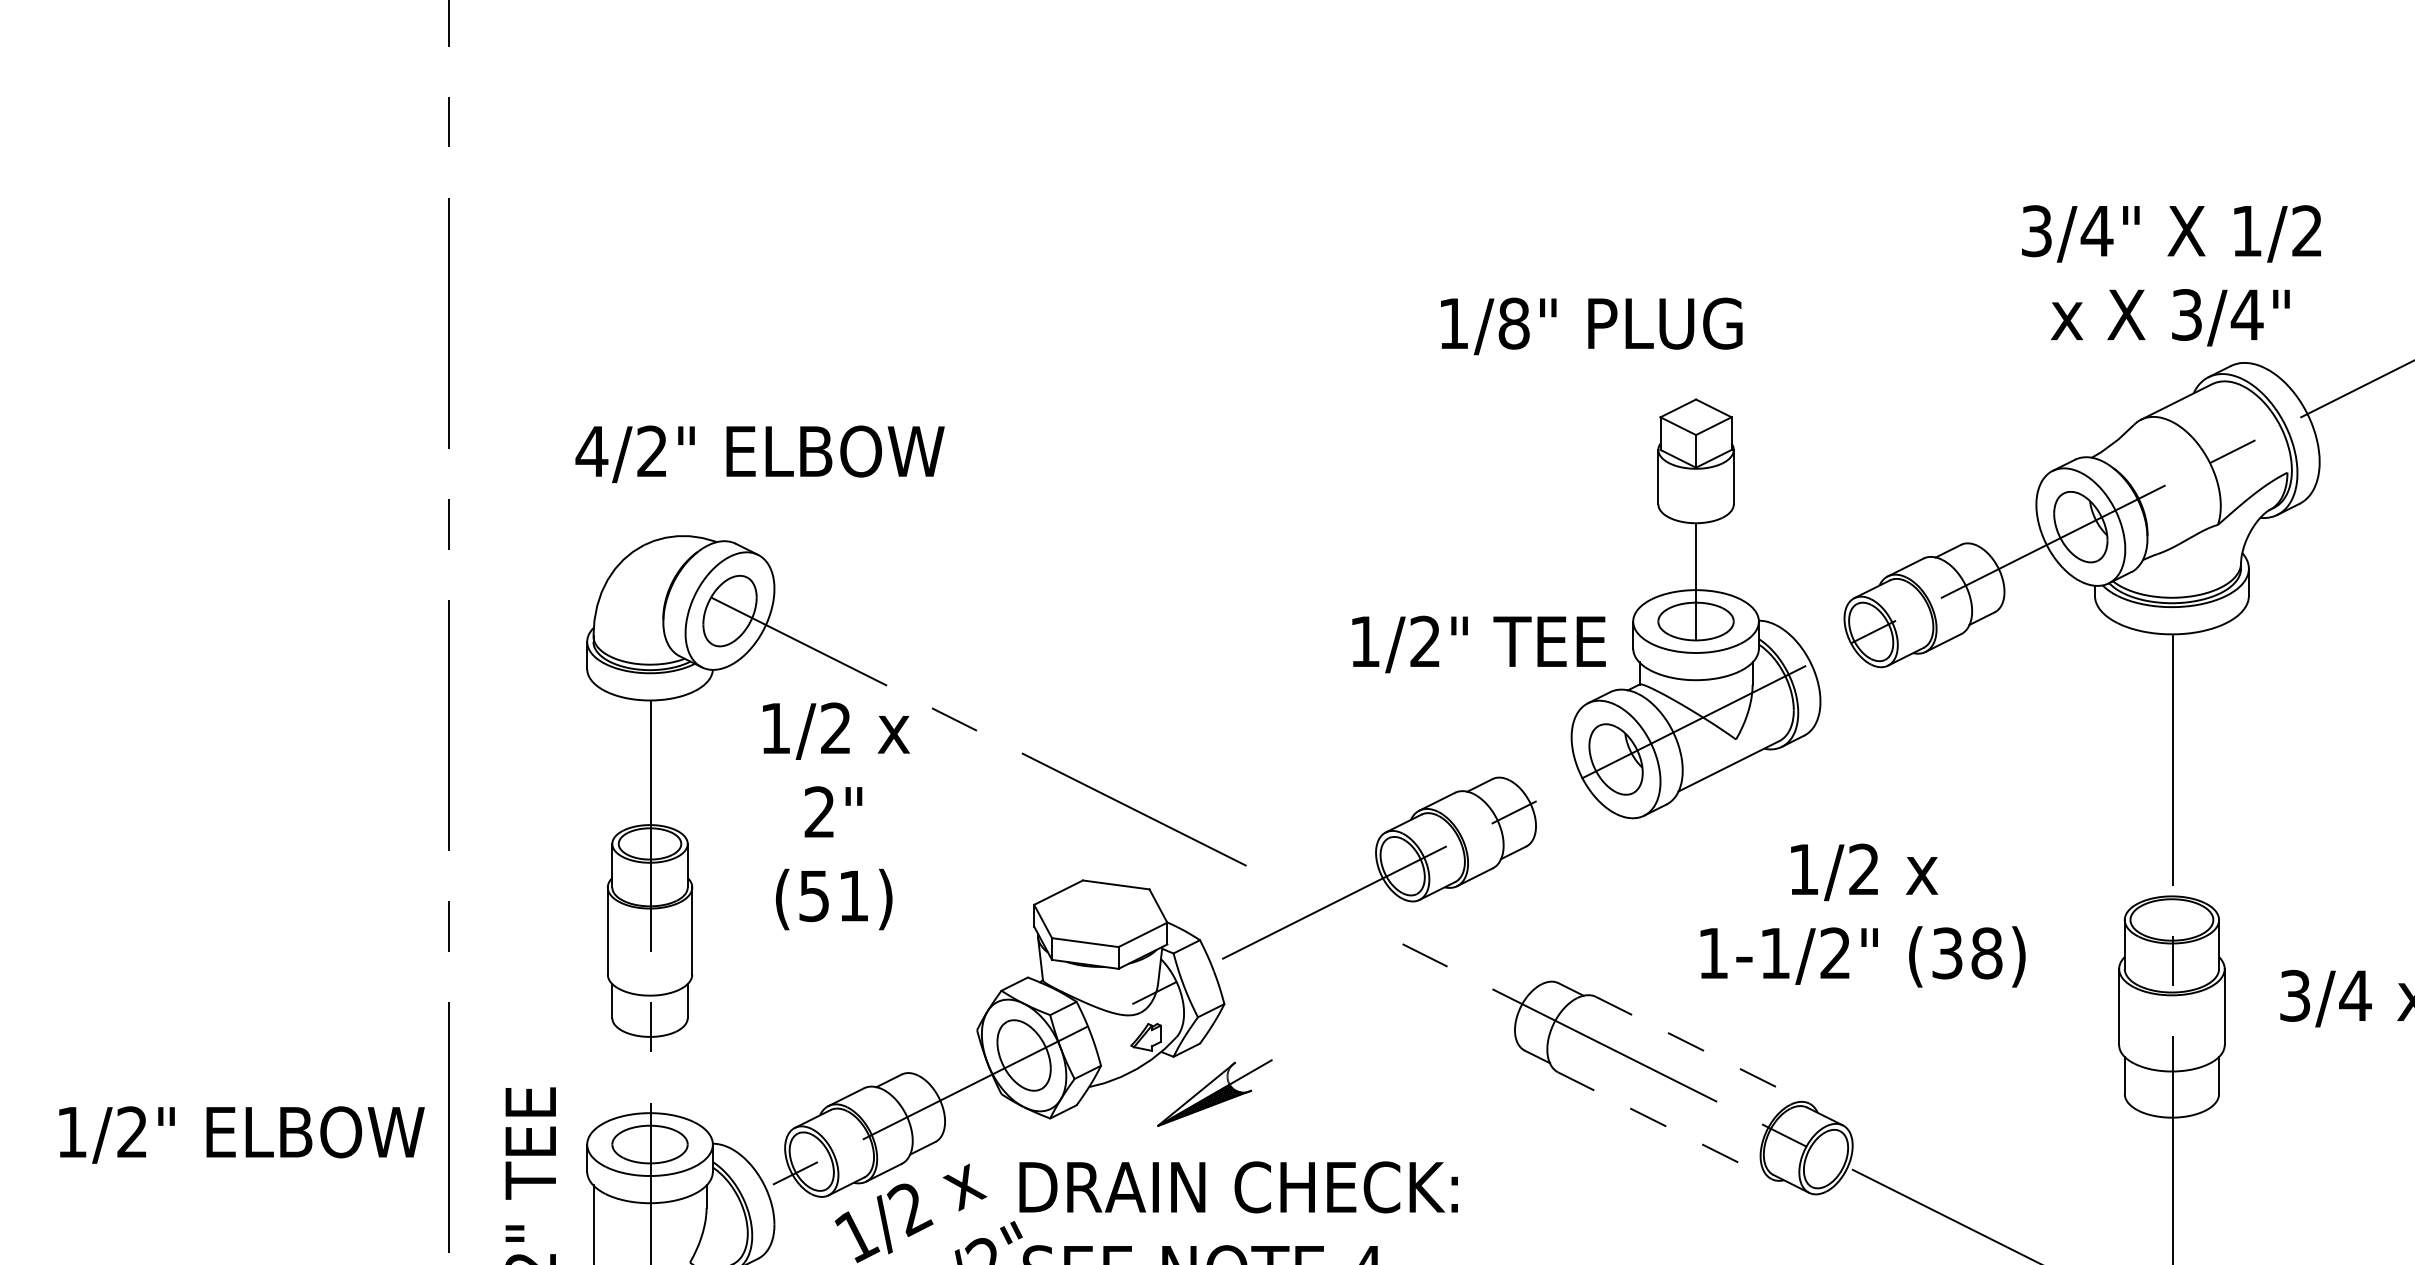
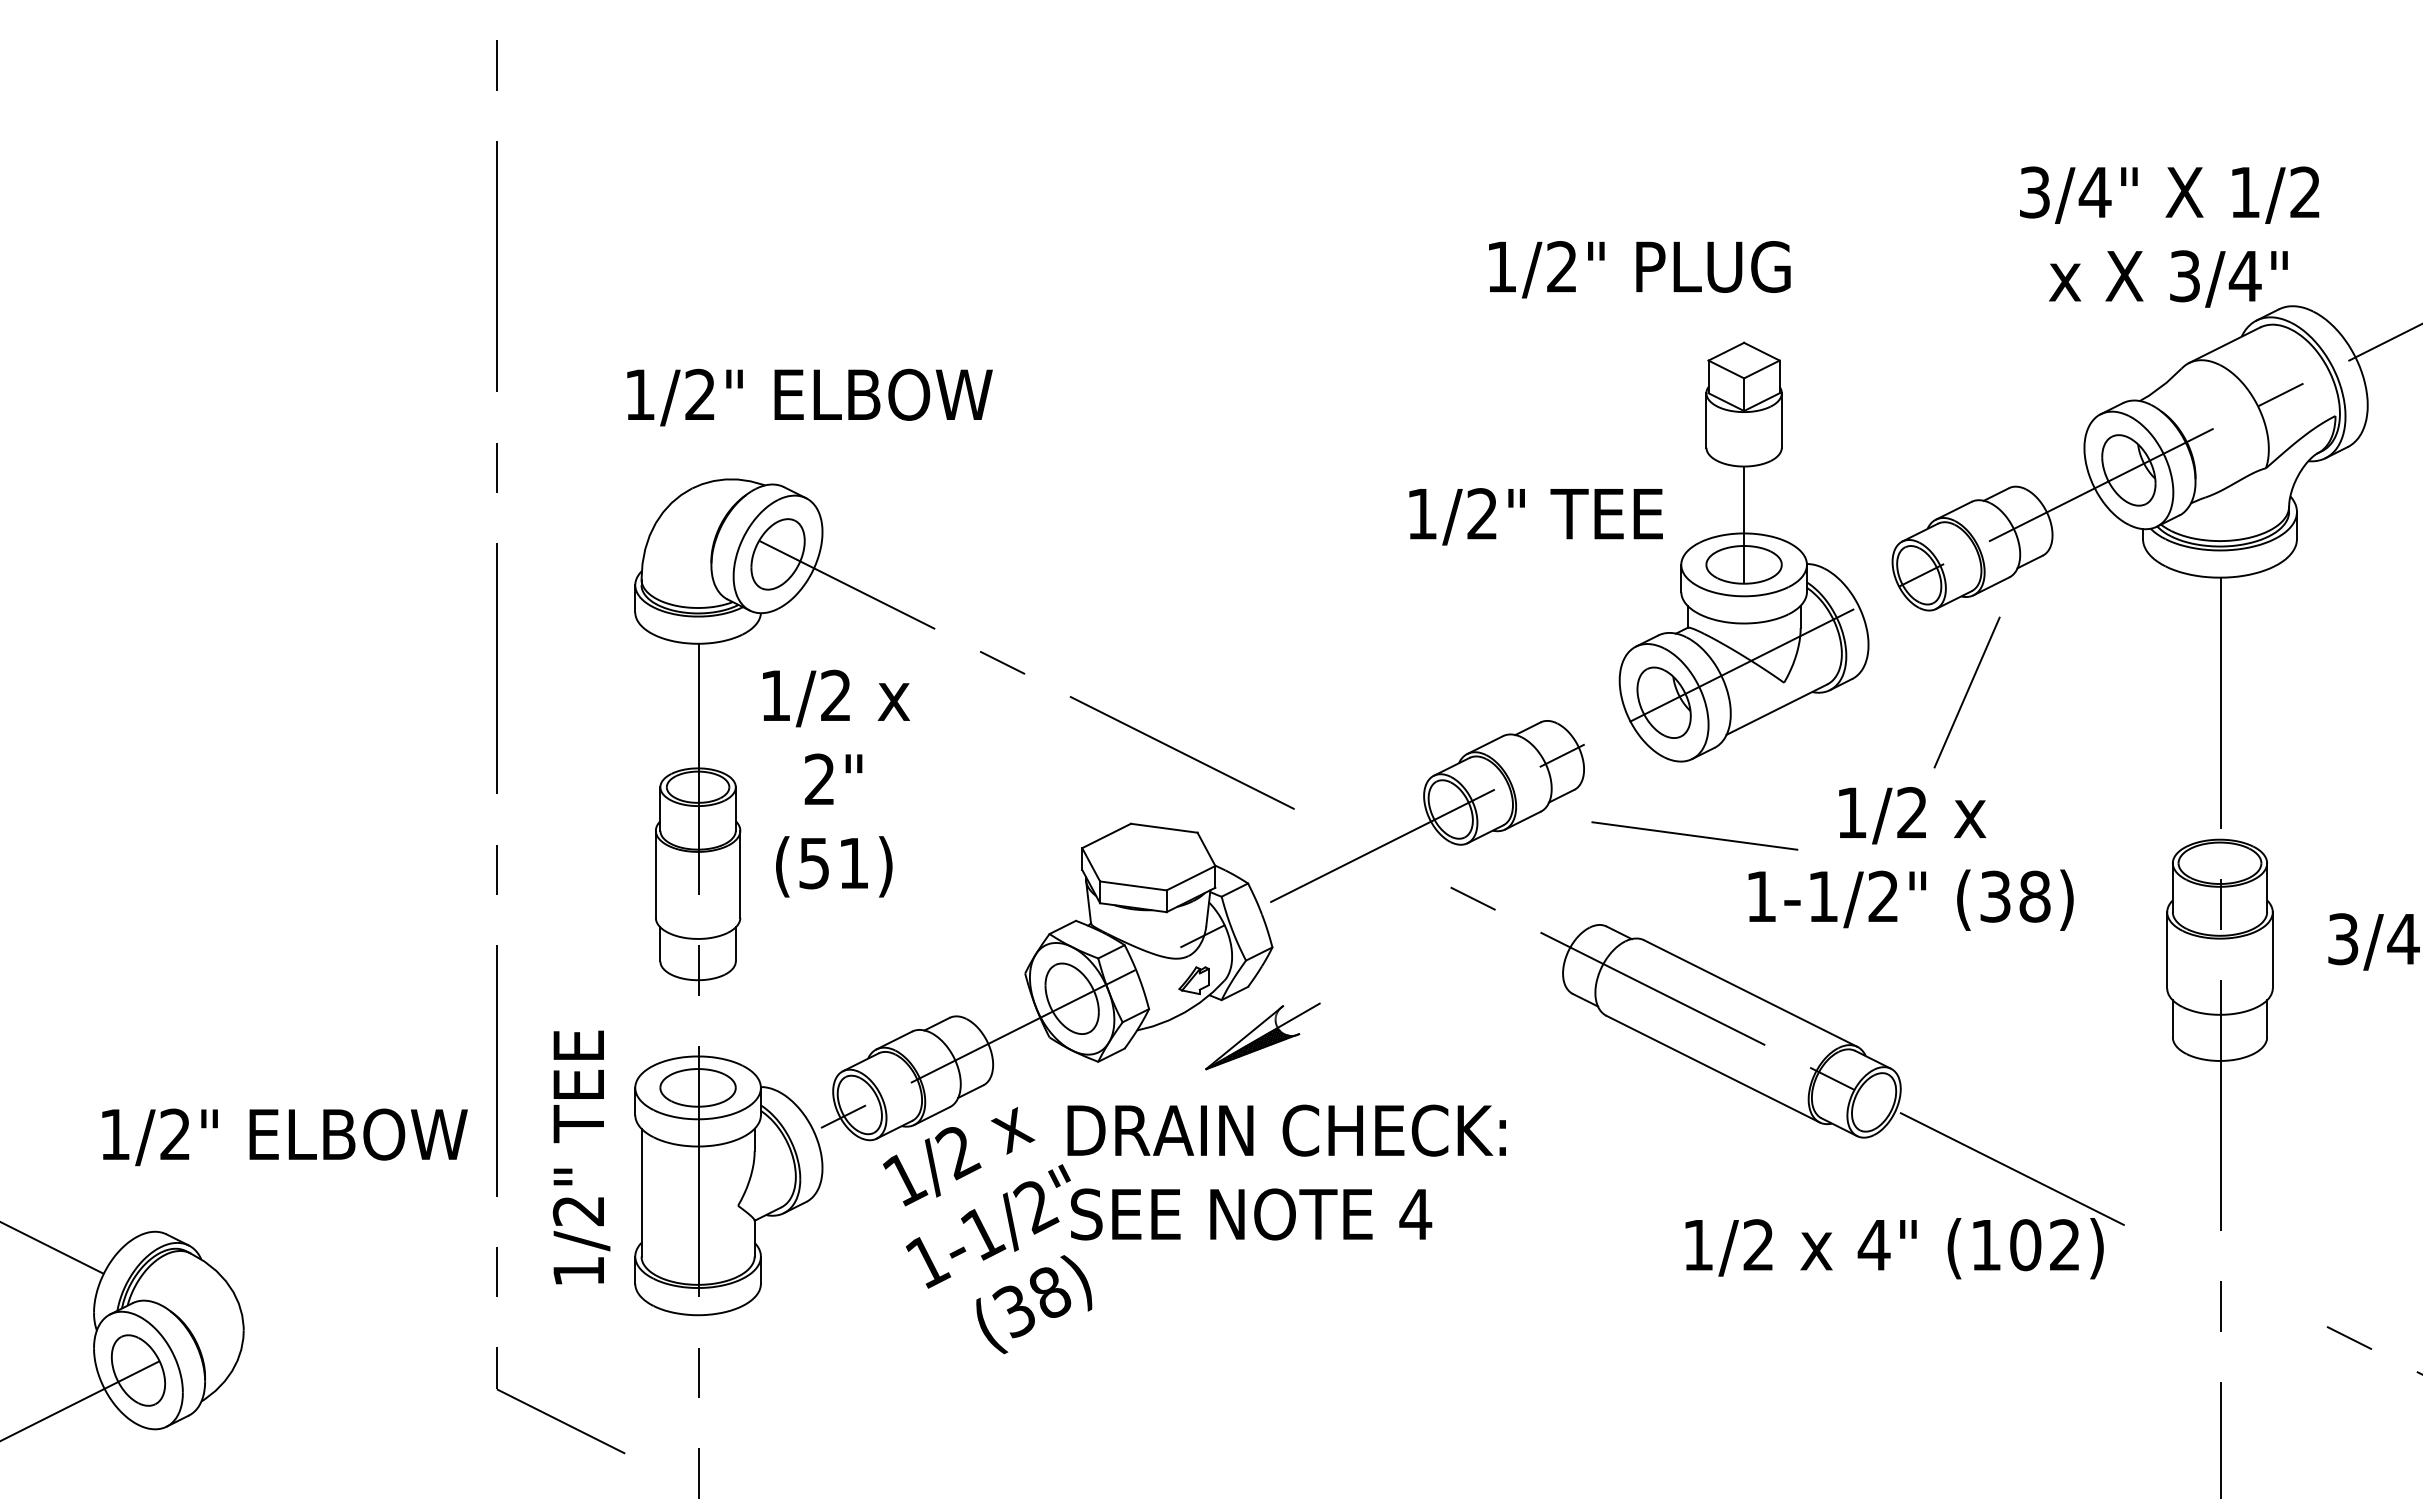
text: (2171, 275) -> (2169, 236), moved
text: (1513, 323) -> (1561, 266), 1/8" -> 1/2"
text: (591, 451) -> (639, 394), 4/2" -> 1/2"
text: (1478, 644) -> (1535, 516), moved
line: (1918, 749) -> (1966, 692), added
text: (836, 816) -> (836, 783), moved
line: (1646, 892) -> (1694, 835), added
line: (1703, 1050) -> (1751, 993), dashed -> solid
line: (1665, 1126) -> (1713, 1069), dashed -> solid
text: (241, 1135) -> (284, 1137), moved

